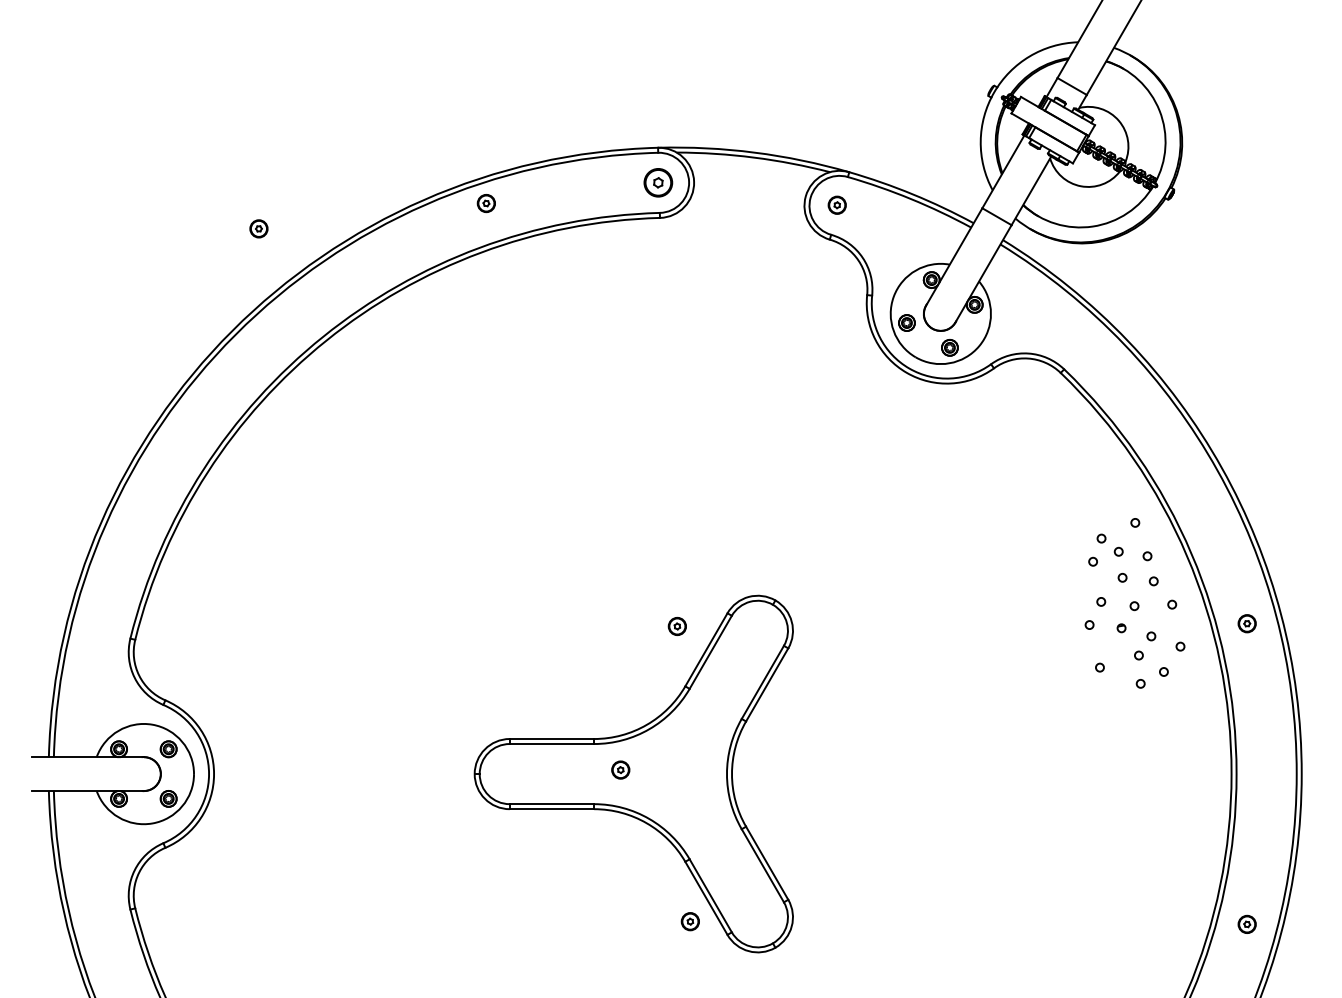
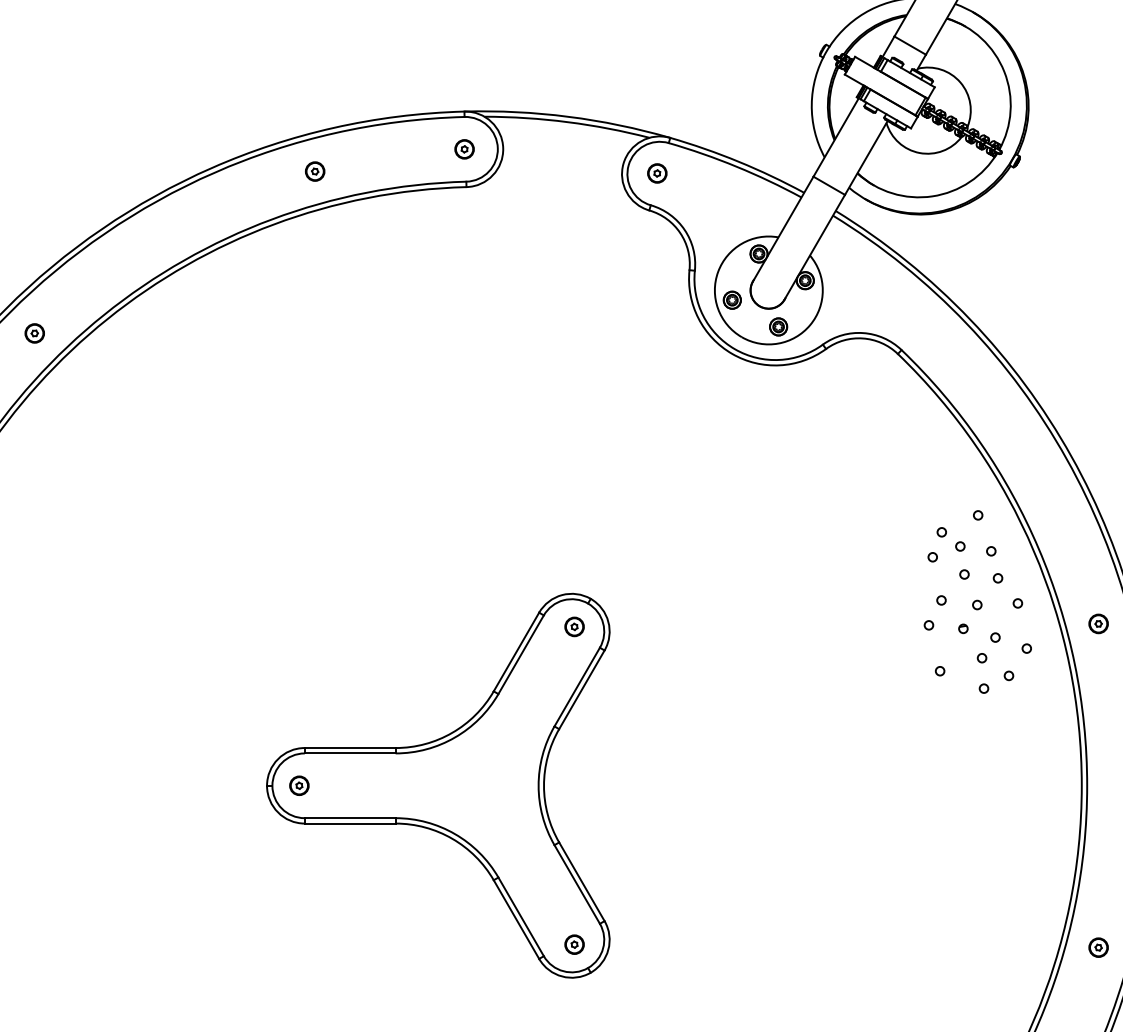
part: (657, 182) -> (463, 148), size x0.62
part: (485, 203) -> (314, 171), moved
part: (258, 228) -> (34, 333), moved
part: (676, 626) -> (573, 626), moved
part: (620, 769) -> (299, 785), moved
part: (689, 921) -> (573, 944), moved

